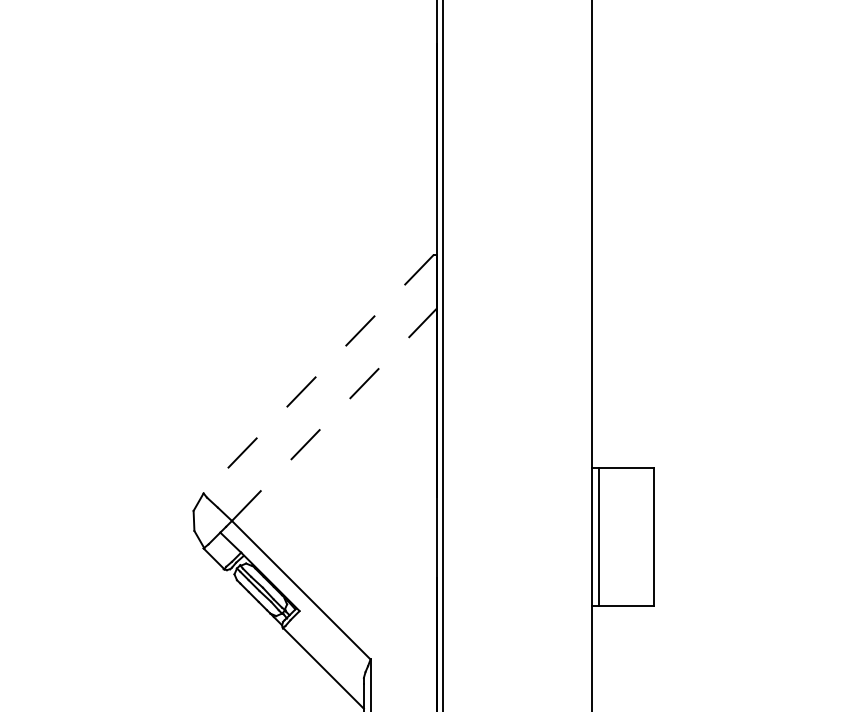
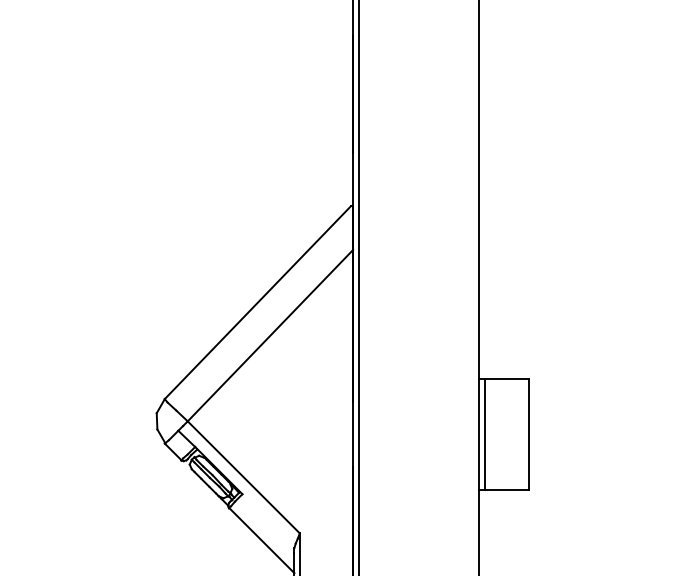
line: (318, 373) -> (257, 302), dashed -> solid
line: (334, 414) -> (270, 335), dashed -> solid

